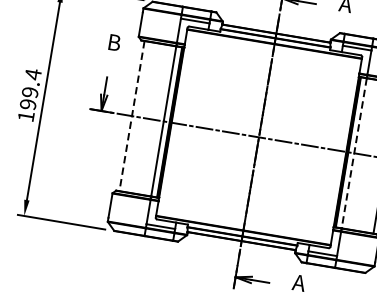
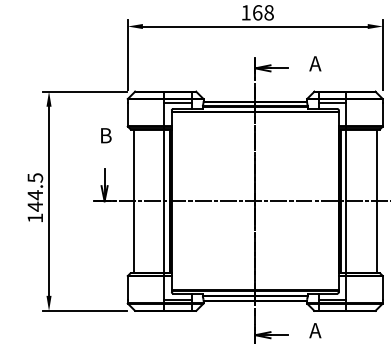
text: (31, 88) -> (35, 191), 199.4 -> 144.5
line: (131, 116) -> (133, 201), dashed -> solid
line: (354, 153) -> (346, 201), dashed -> solid

